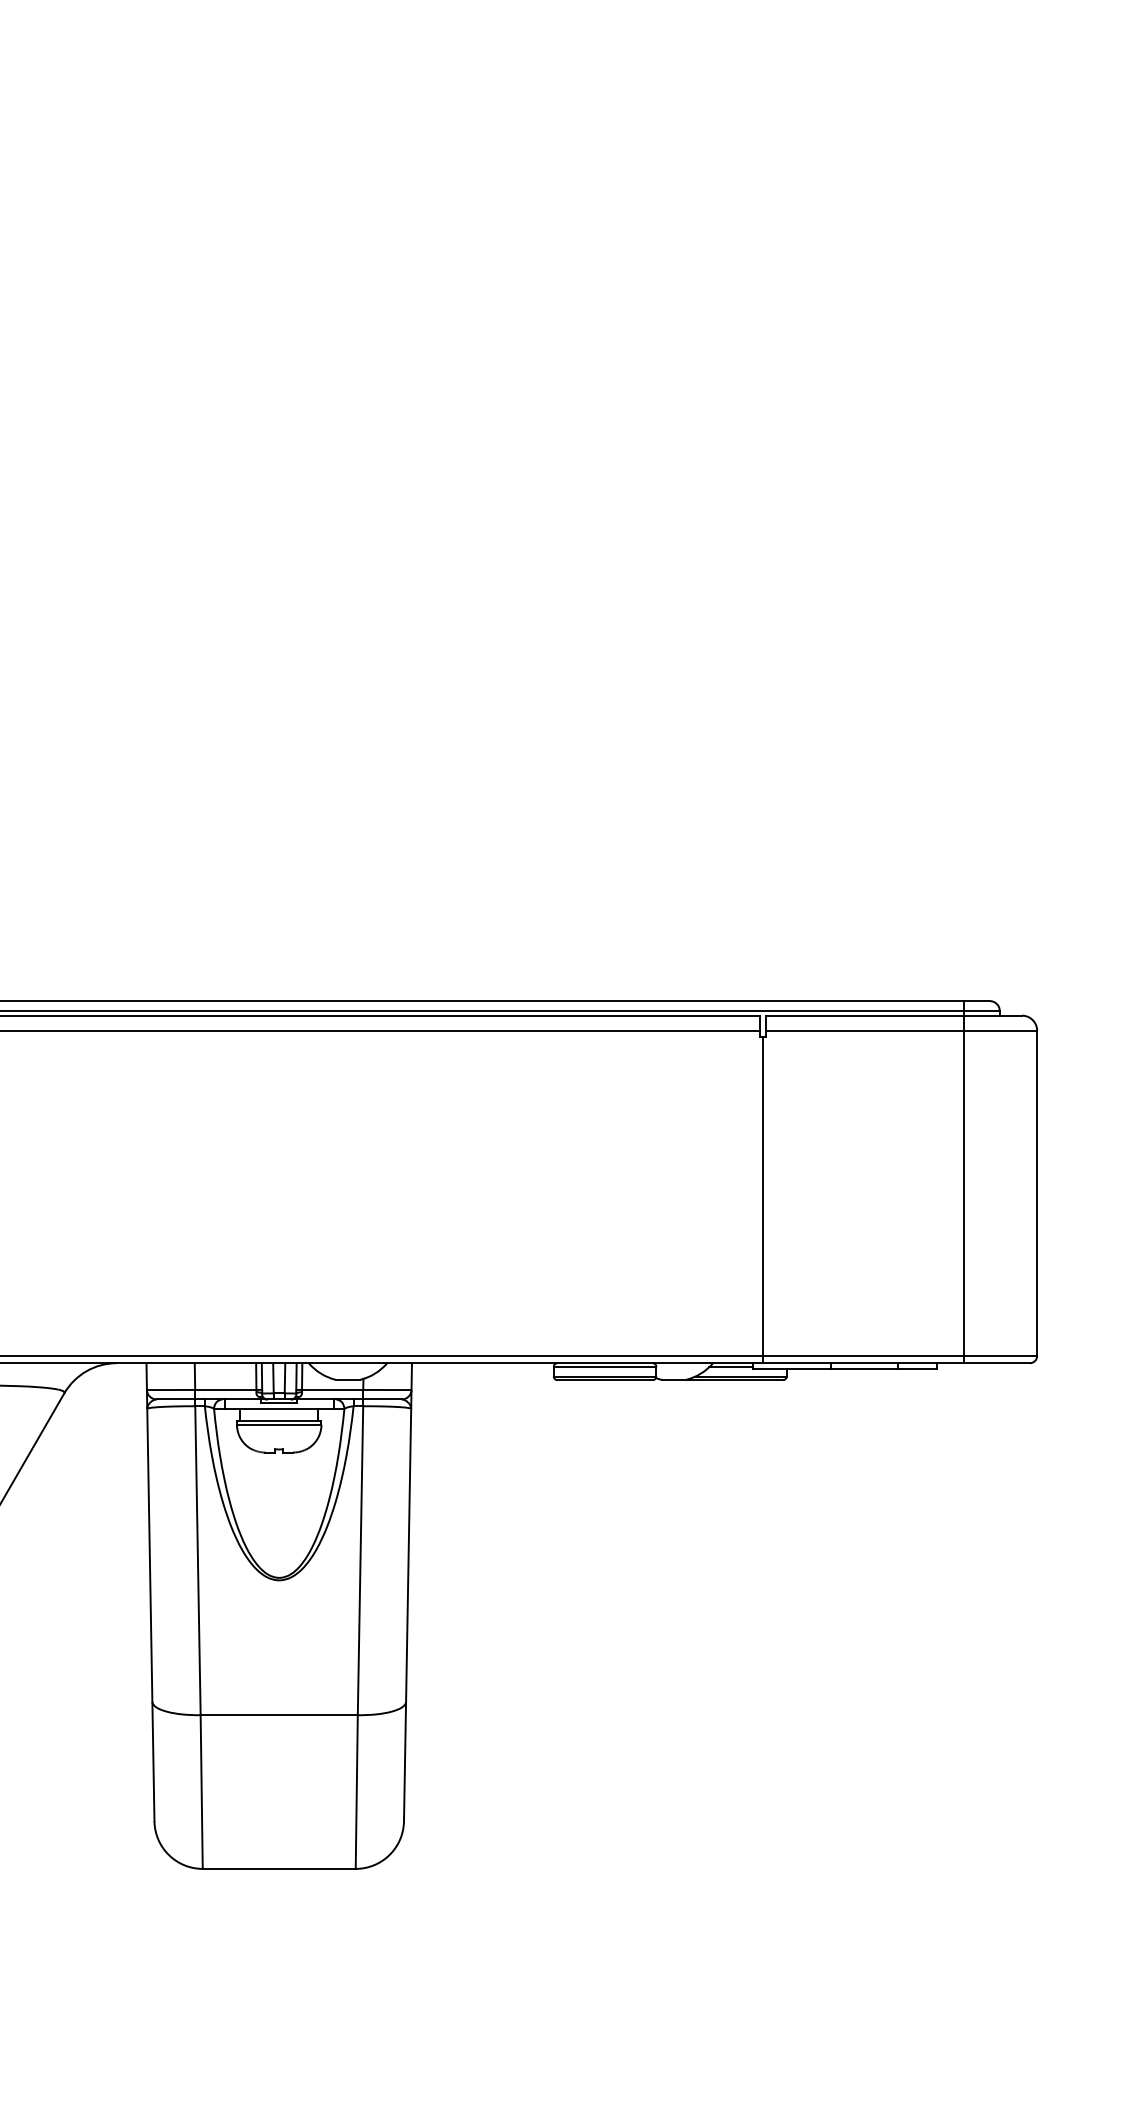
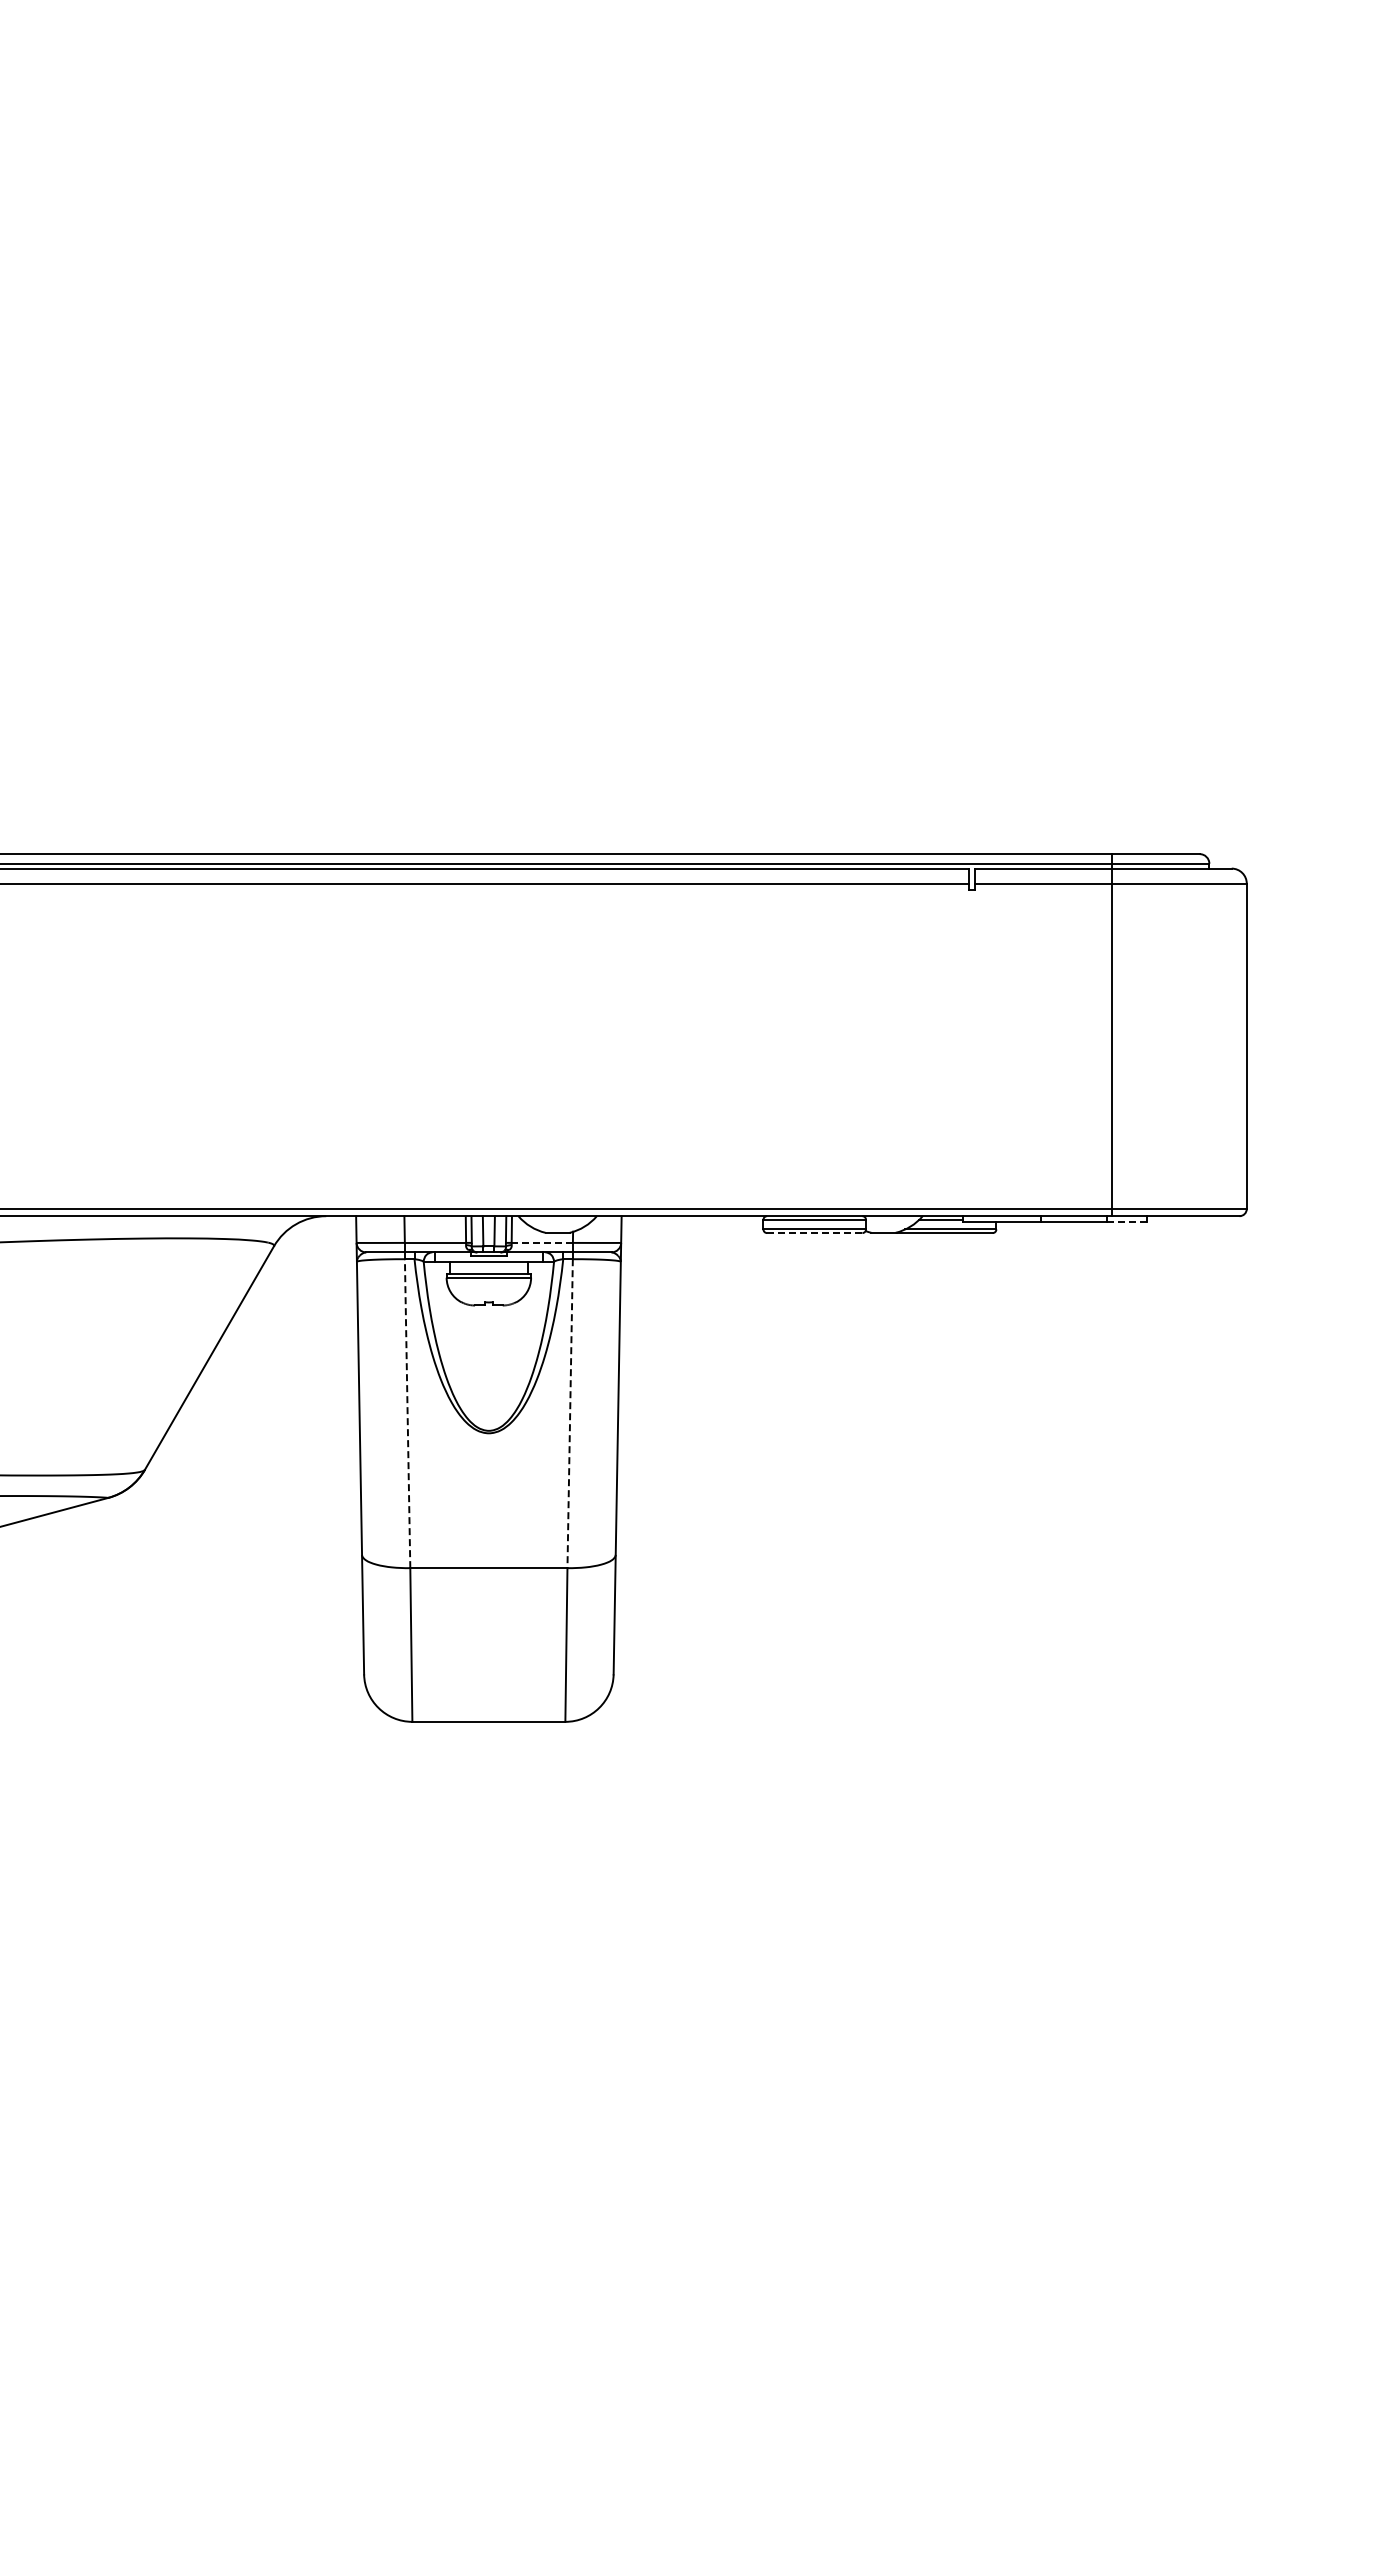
line: (963, 1182) -> (1112, 1035), moved
line: (762, 1199) -> (972, 1052), removed
line: (917, 1369) -> (1127, 1222), solid -> dashed
line: (604, 1380) -> (814, 1233), solid -> dashed
line: (332, 1389) -> (542, 1242), solid -> dashed
line: (197, 1560) -> (407, 1413), solid -> dashed
line: (360, 1561) -> (570, 1414), solid -> dashed

